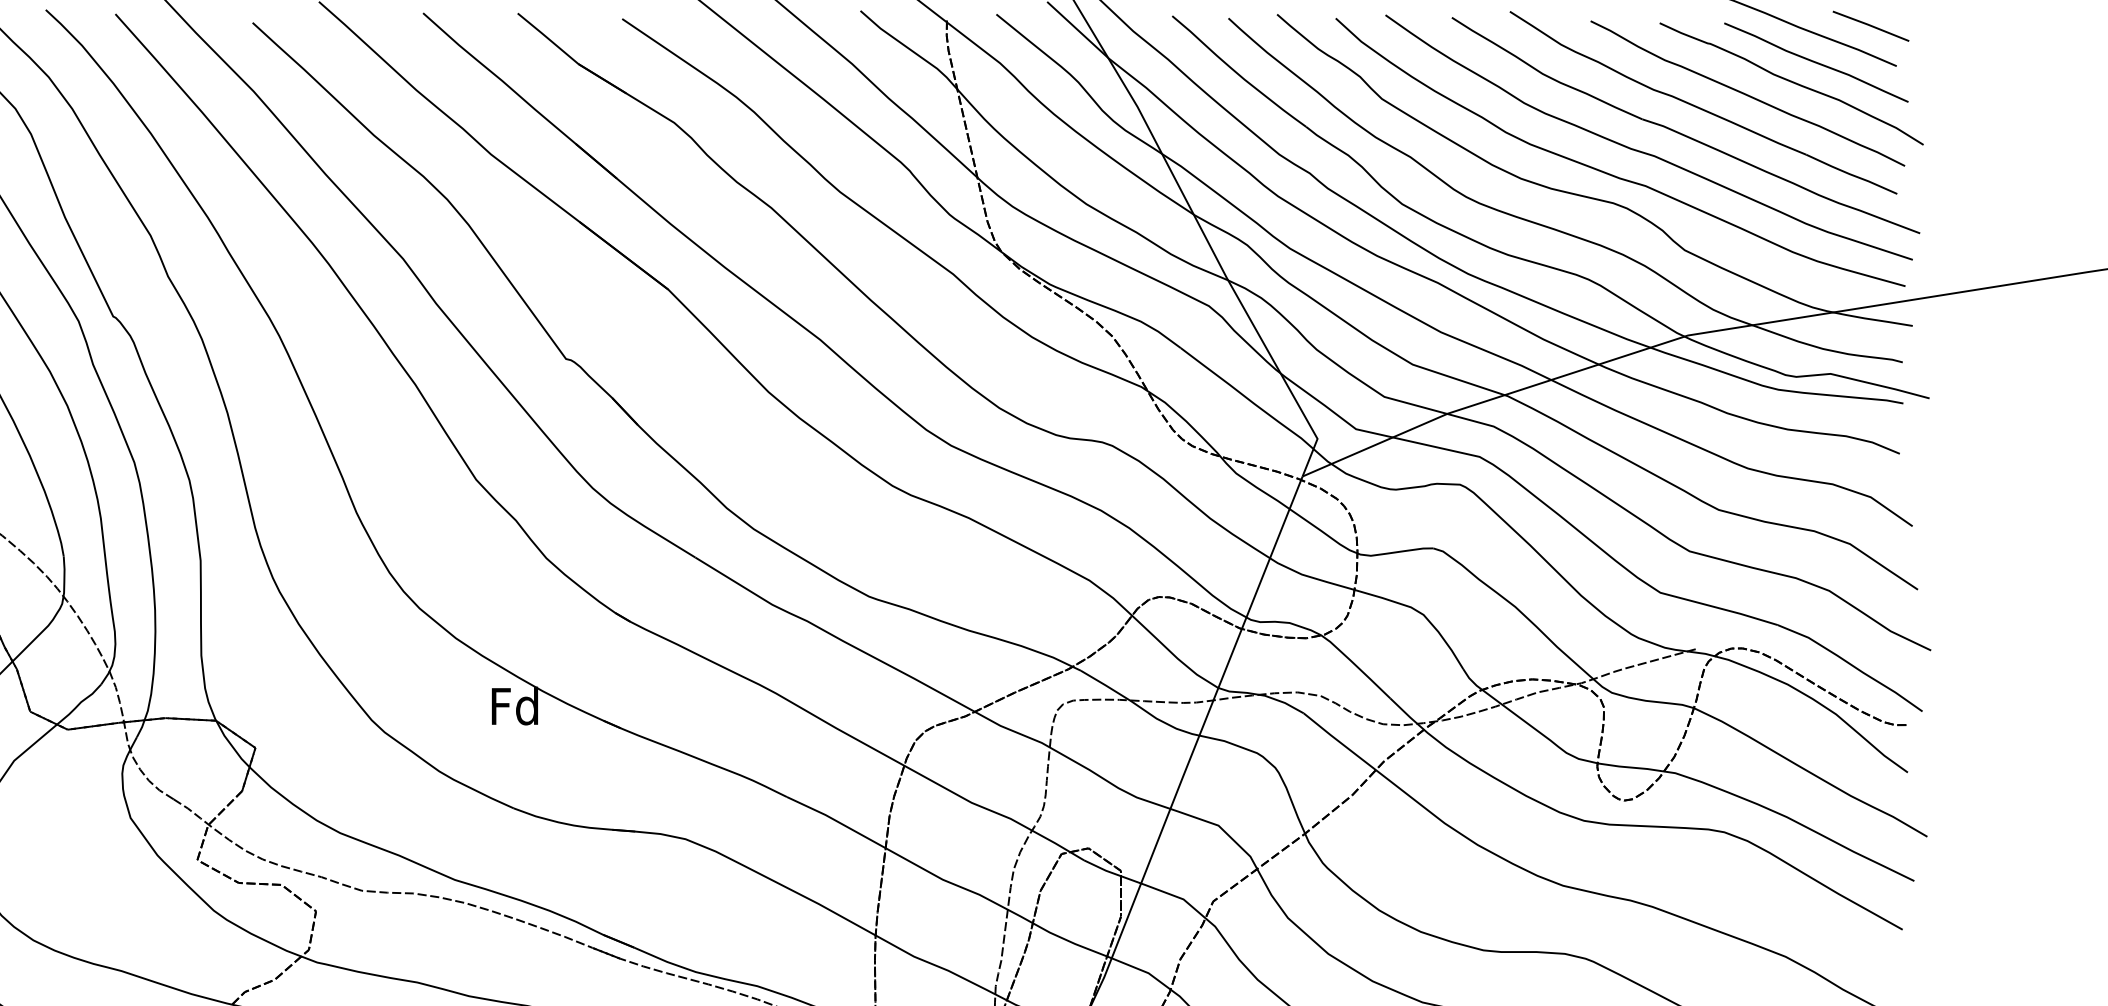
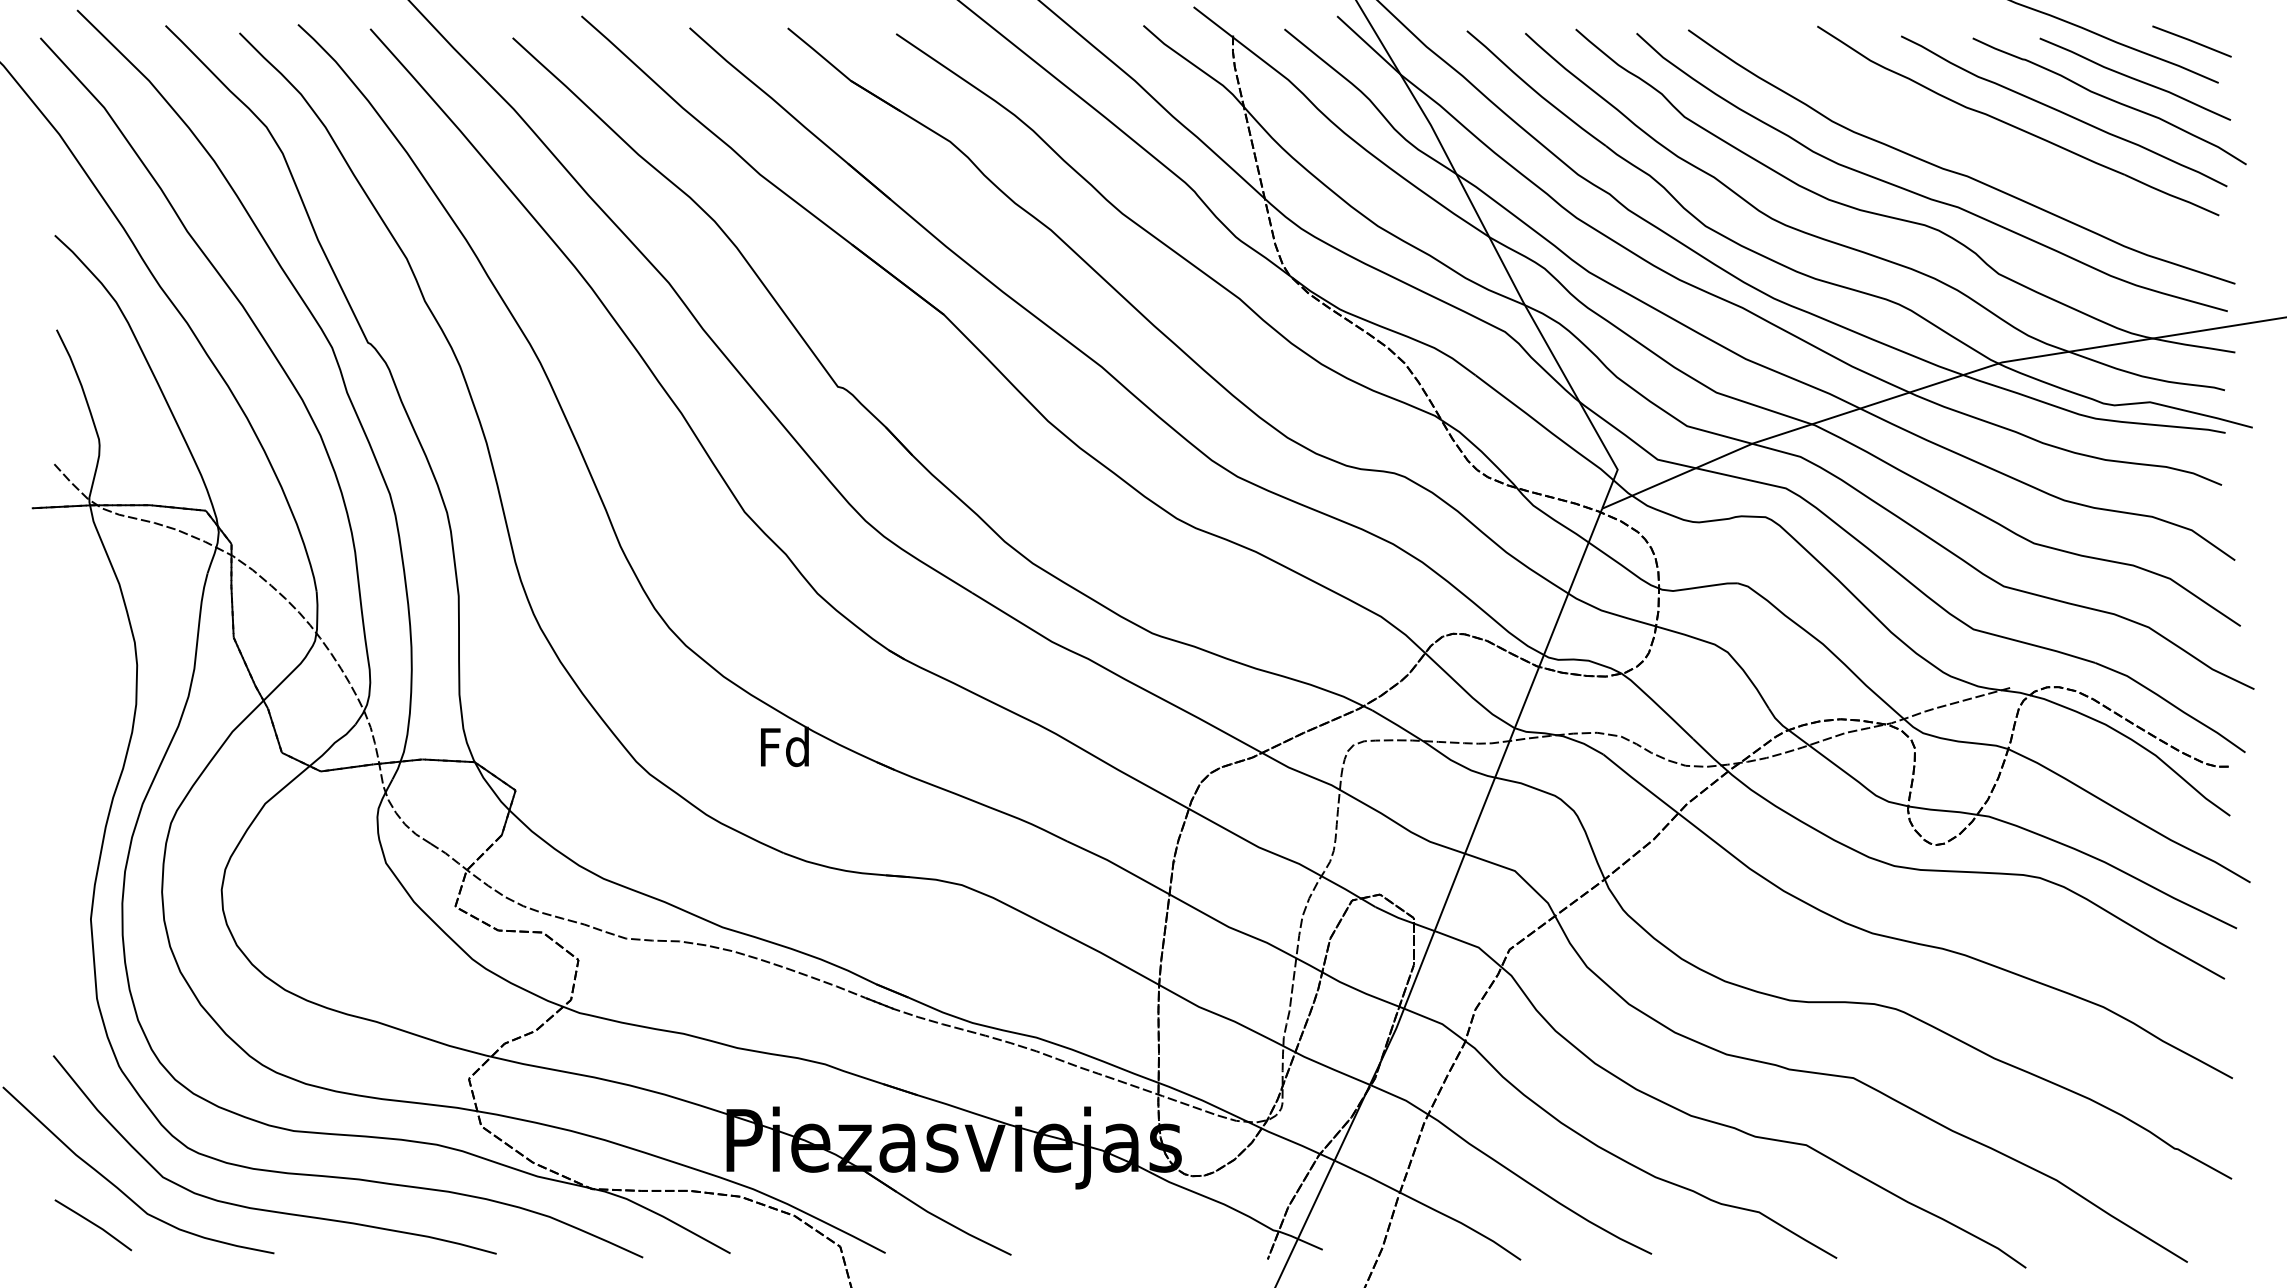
part: (1681, 133) -> (1995, 152), removed

